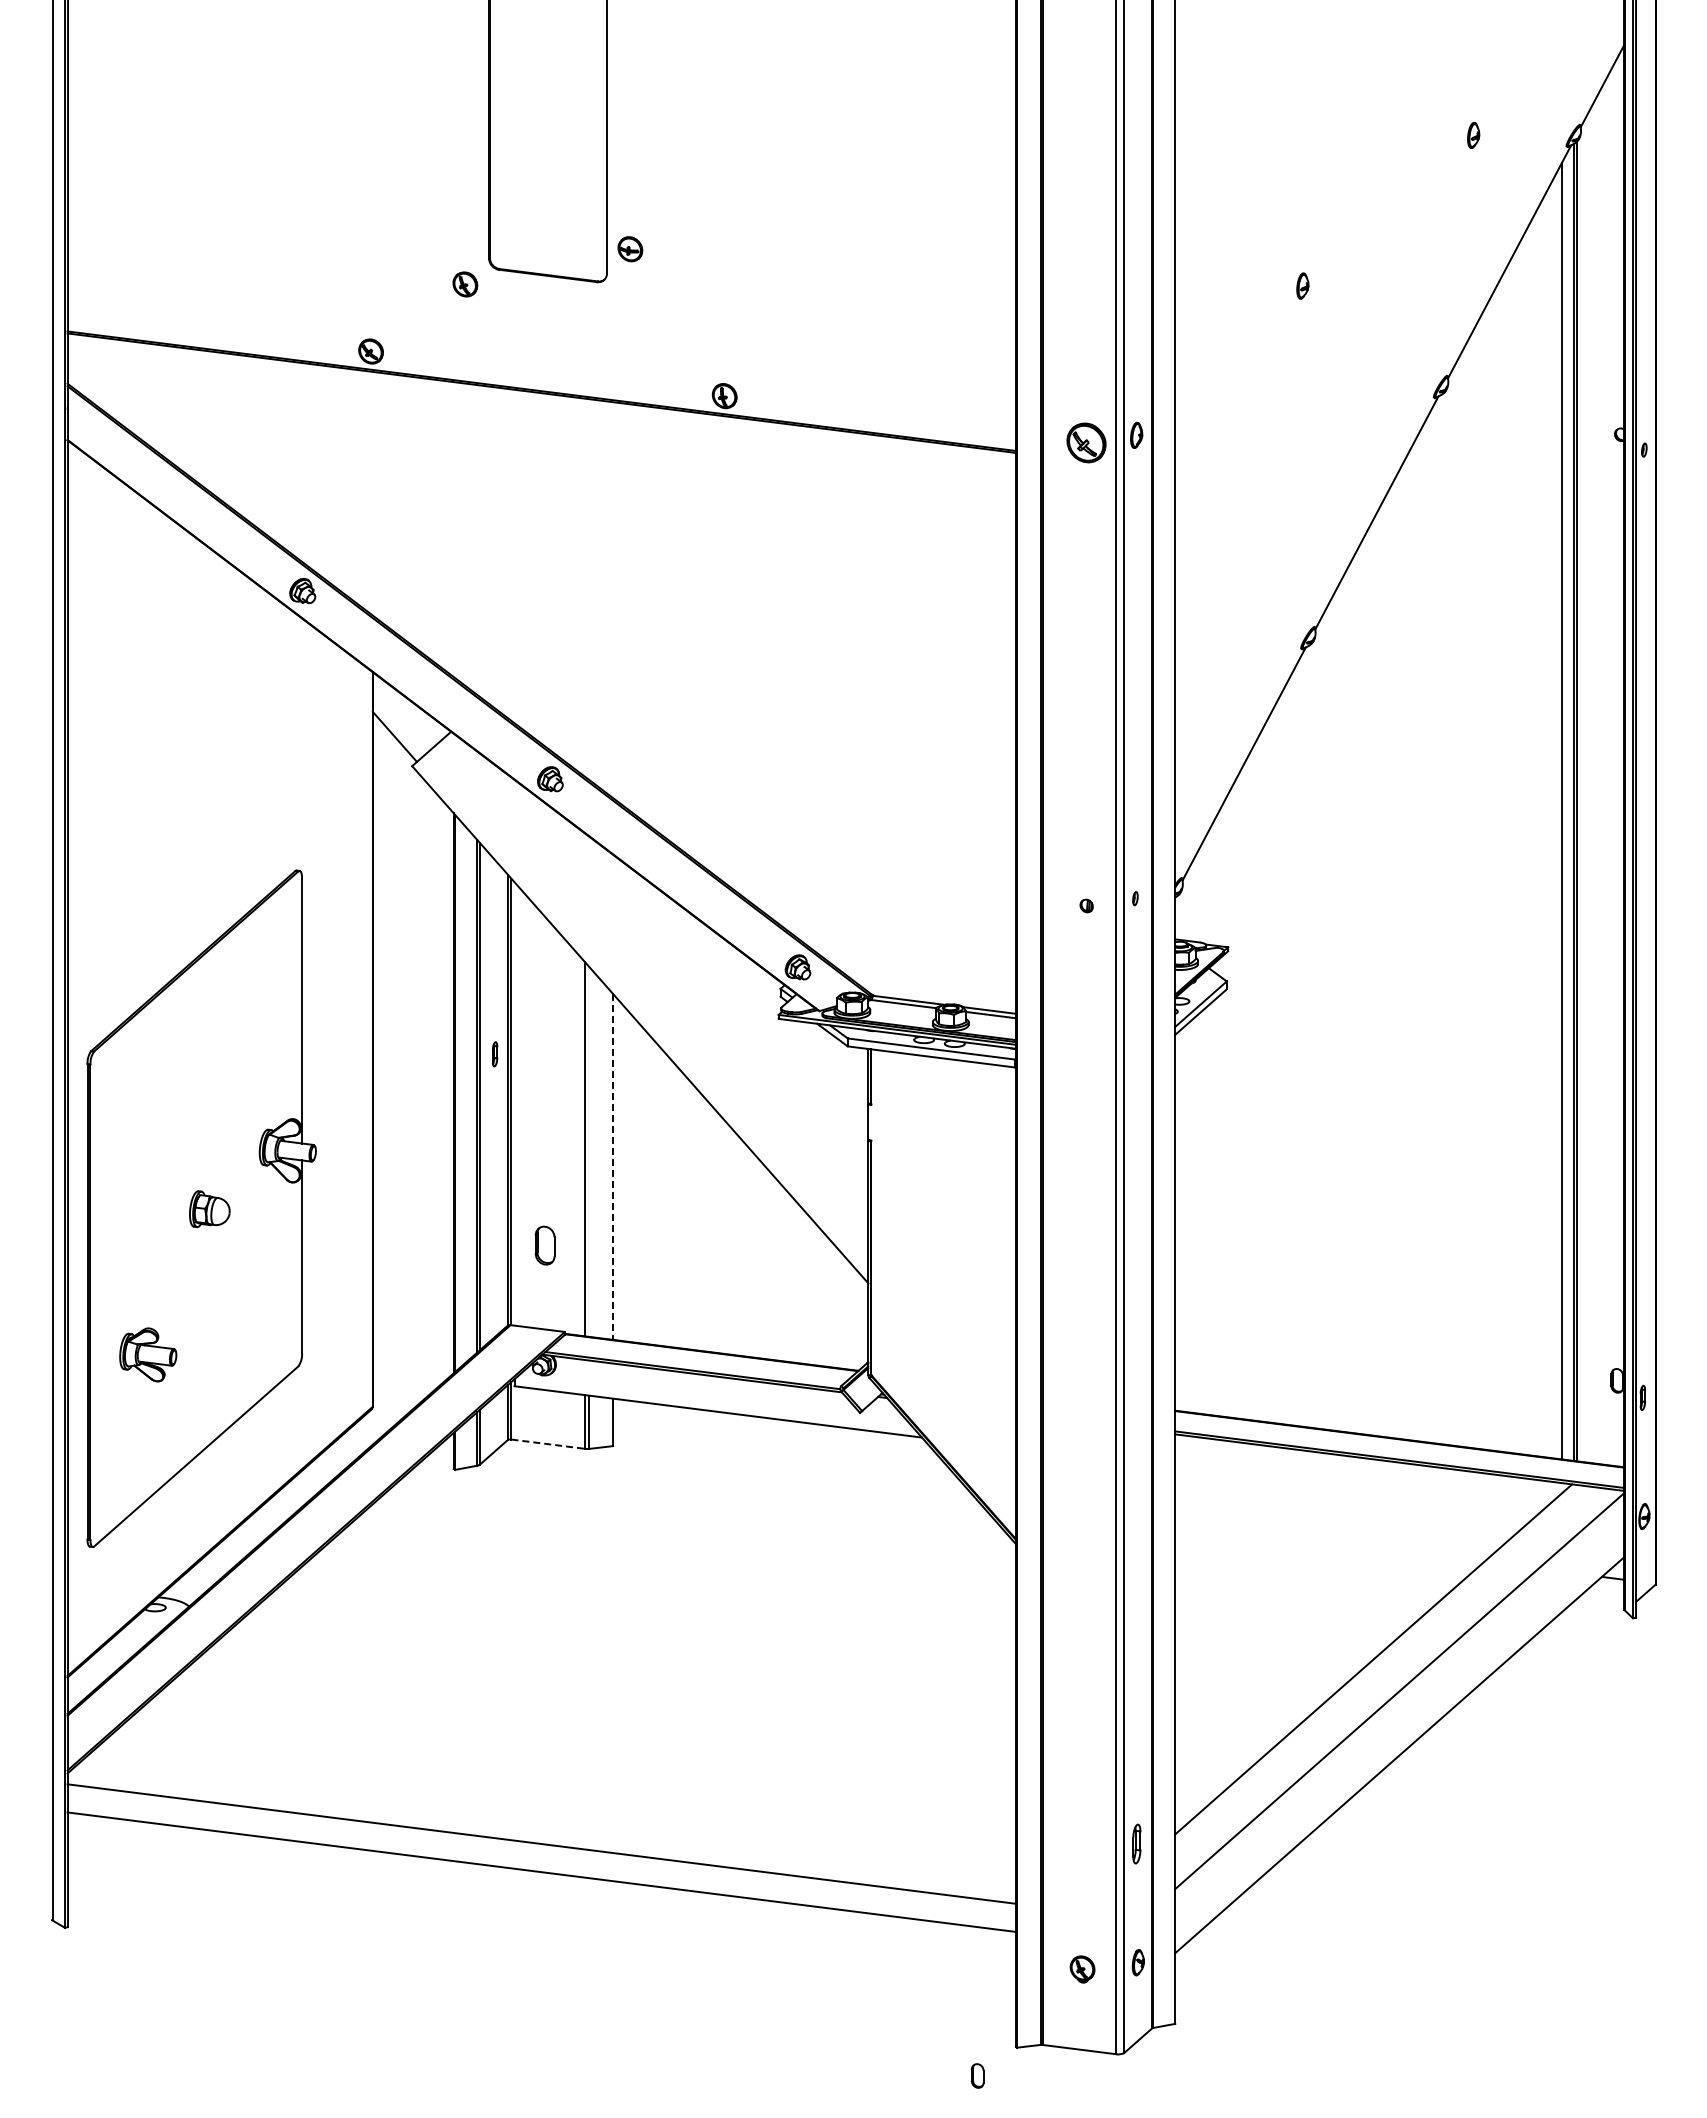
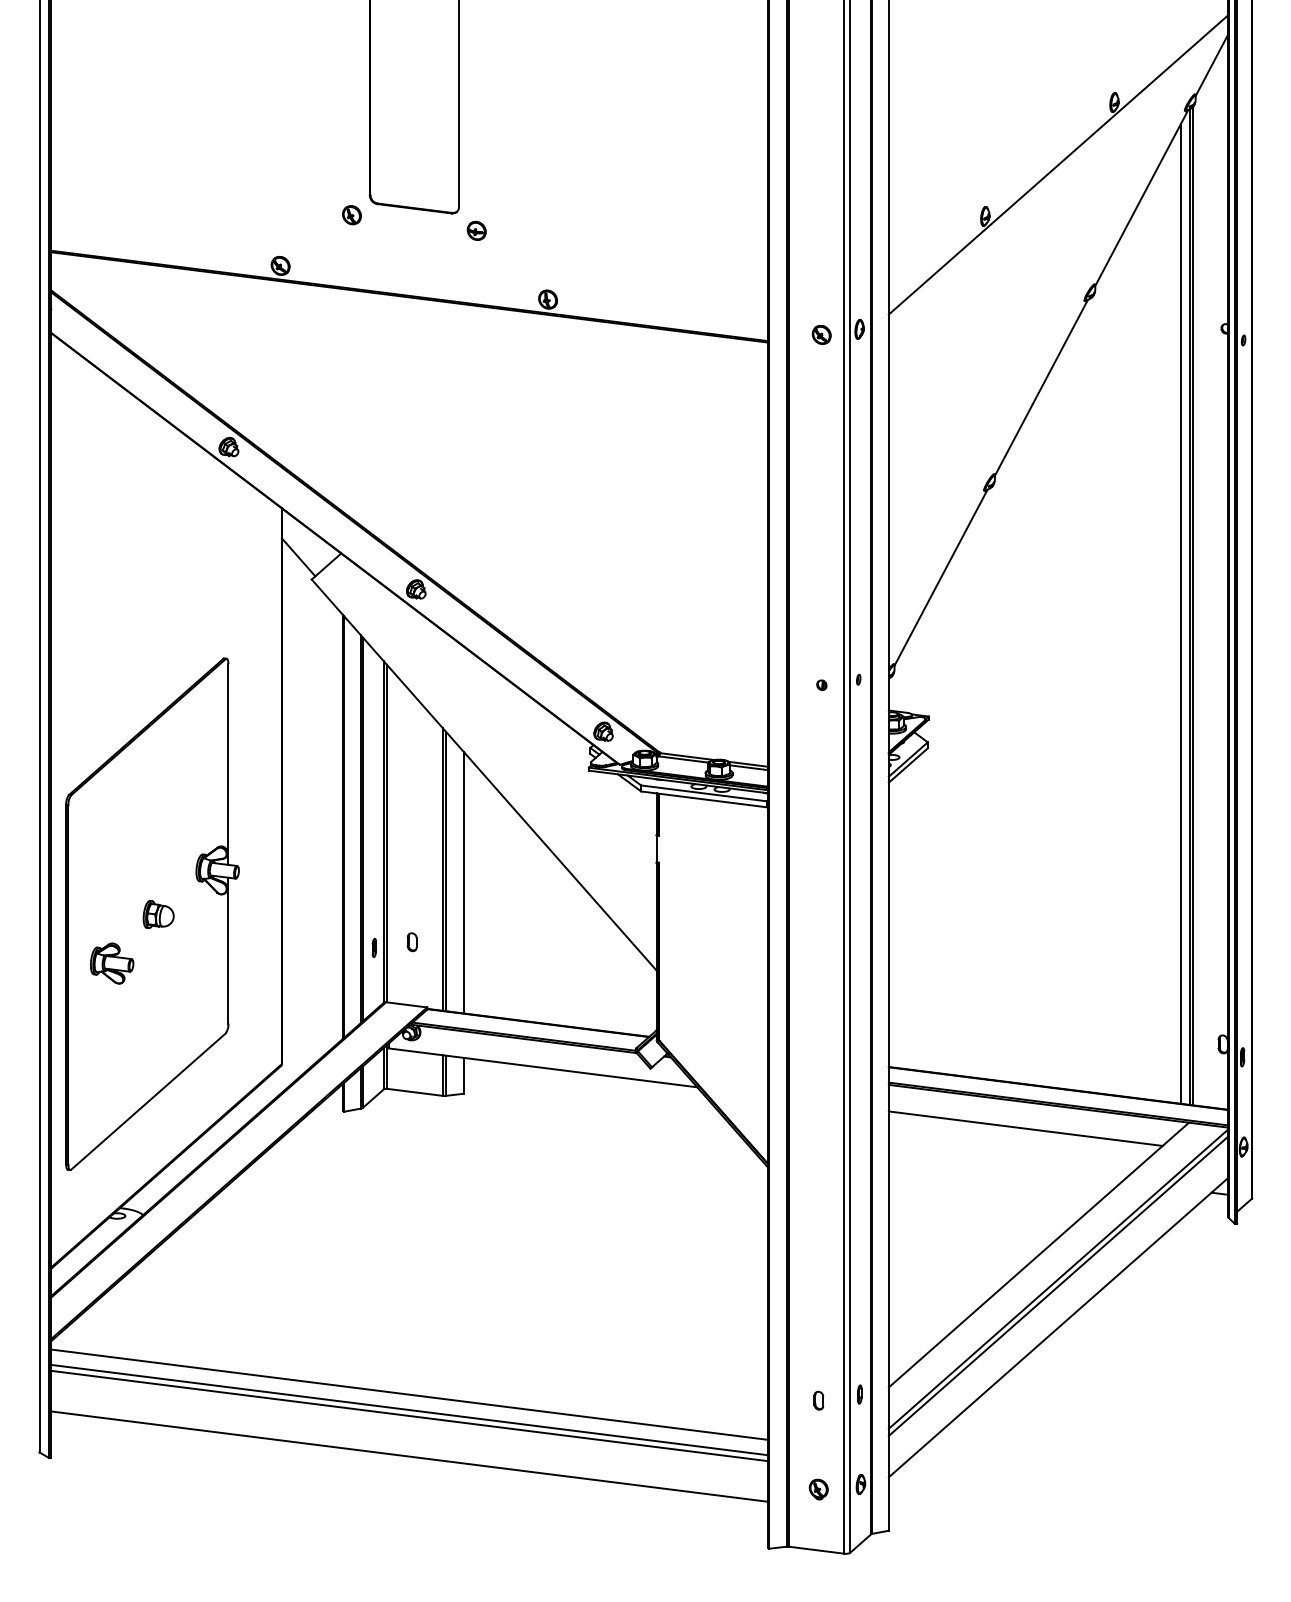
line: (1399, 217) -> (1058, 164), added
part: (630, 249) -> (476, 231), moved
part: (1086, 442) -> (821, 334), size x0.62
part: (495, 1054) -> (374, 948), moved
line: (589, 1151) -> (445, 870), added
line: (613, 1166) -> (463, 882), dashed -> solid
part: (544, 1245) -> (411, 942), size x0.62
part: (148, 1354) -> (112, 963), moved
line: (548, 1444) -> (414, 1092), dashed -> solid
line: (1356, 1492) -> (1025, 1128), added
line: (1399, 1700) -> (1058, 1286), added
part: (1136, 1843) -> (859, 1394), size x0.62
line: (541, 1864) -> (409, 1410), added
line: (541, 1925) -> (409, 1456), added
part: (977, 2075) -> (818, 1400), moved

